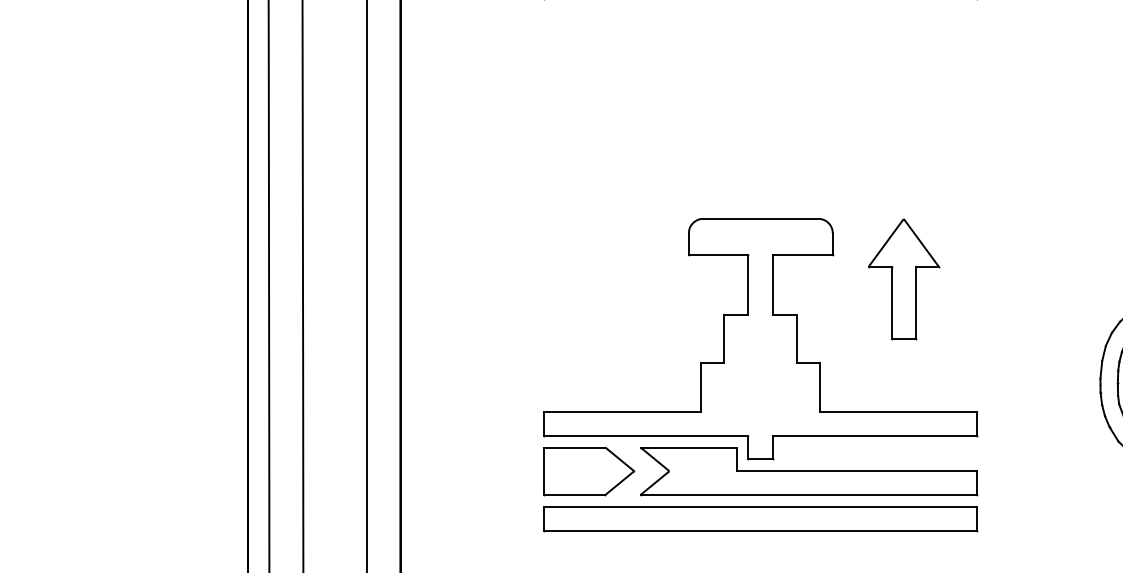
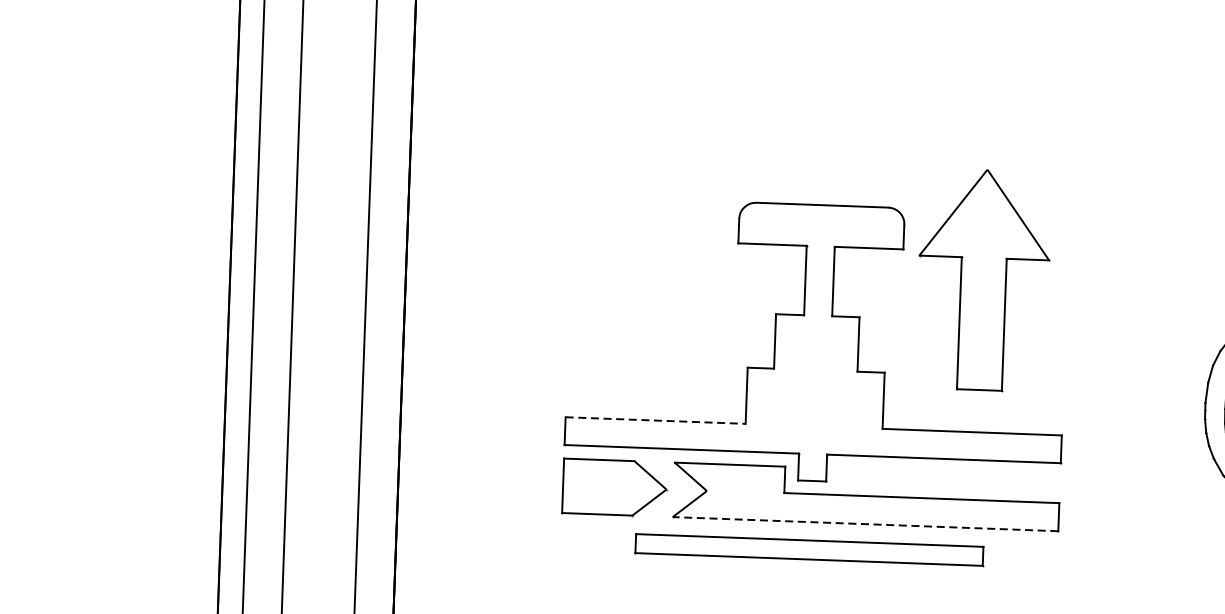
part: (904, 279) -> (984, 280), size x1.6
line: (623, 411) -> (656, 420), solid -> dashed
line: (808, 495) -> (865, 524), solid -> dashed
part: (760, 519) -> (809, 550), size x0.7

